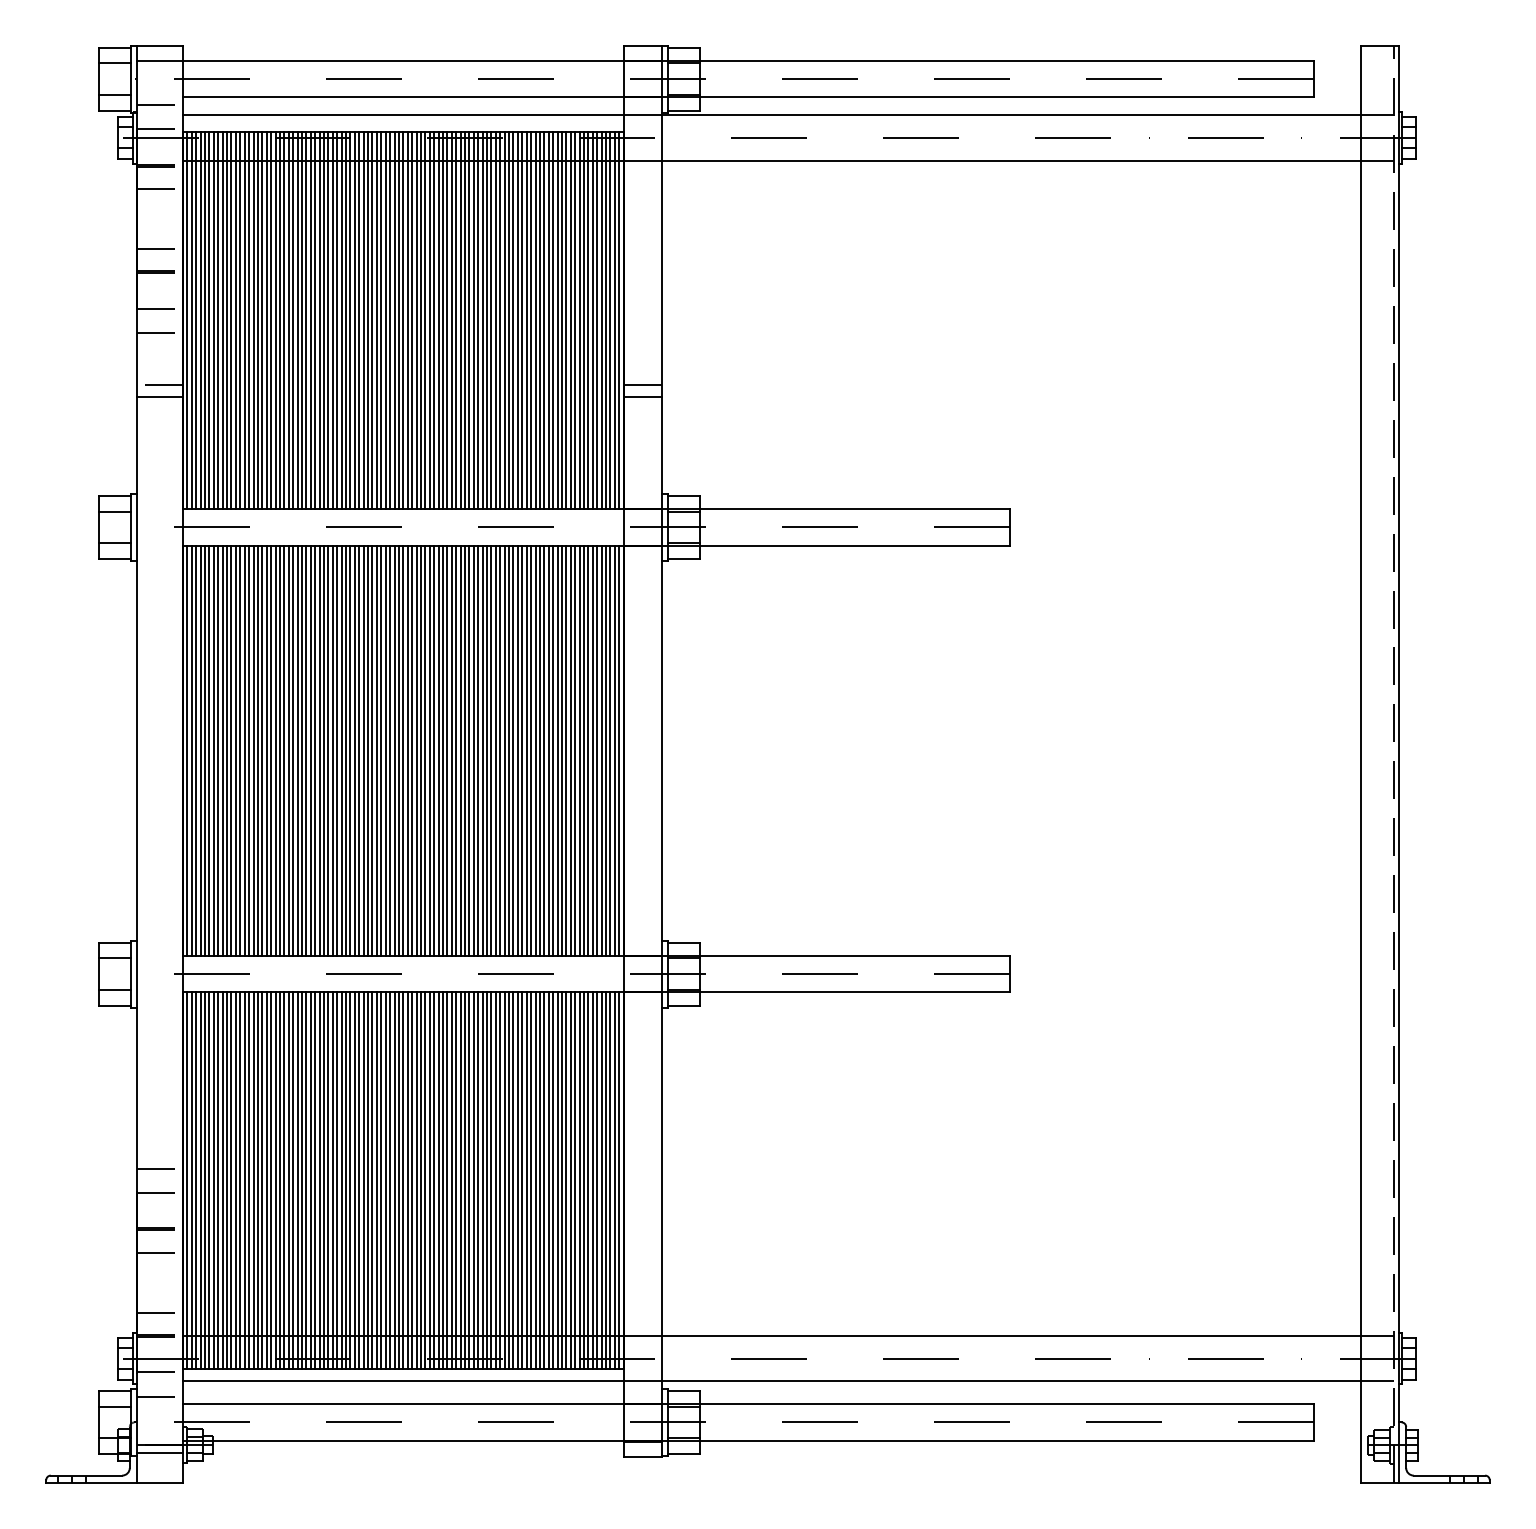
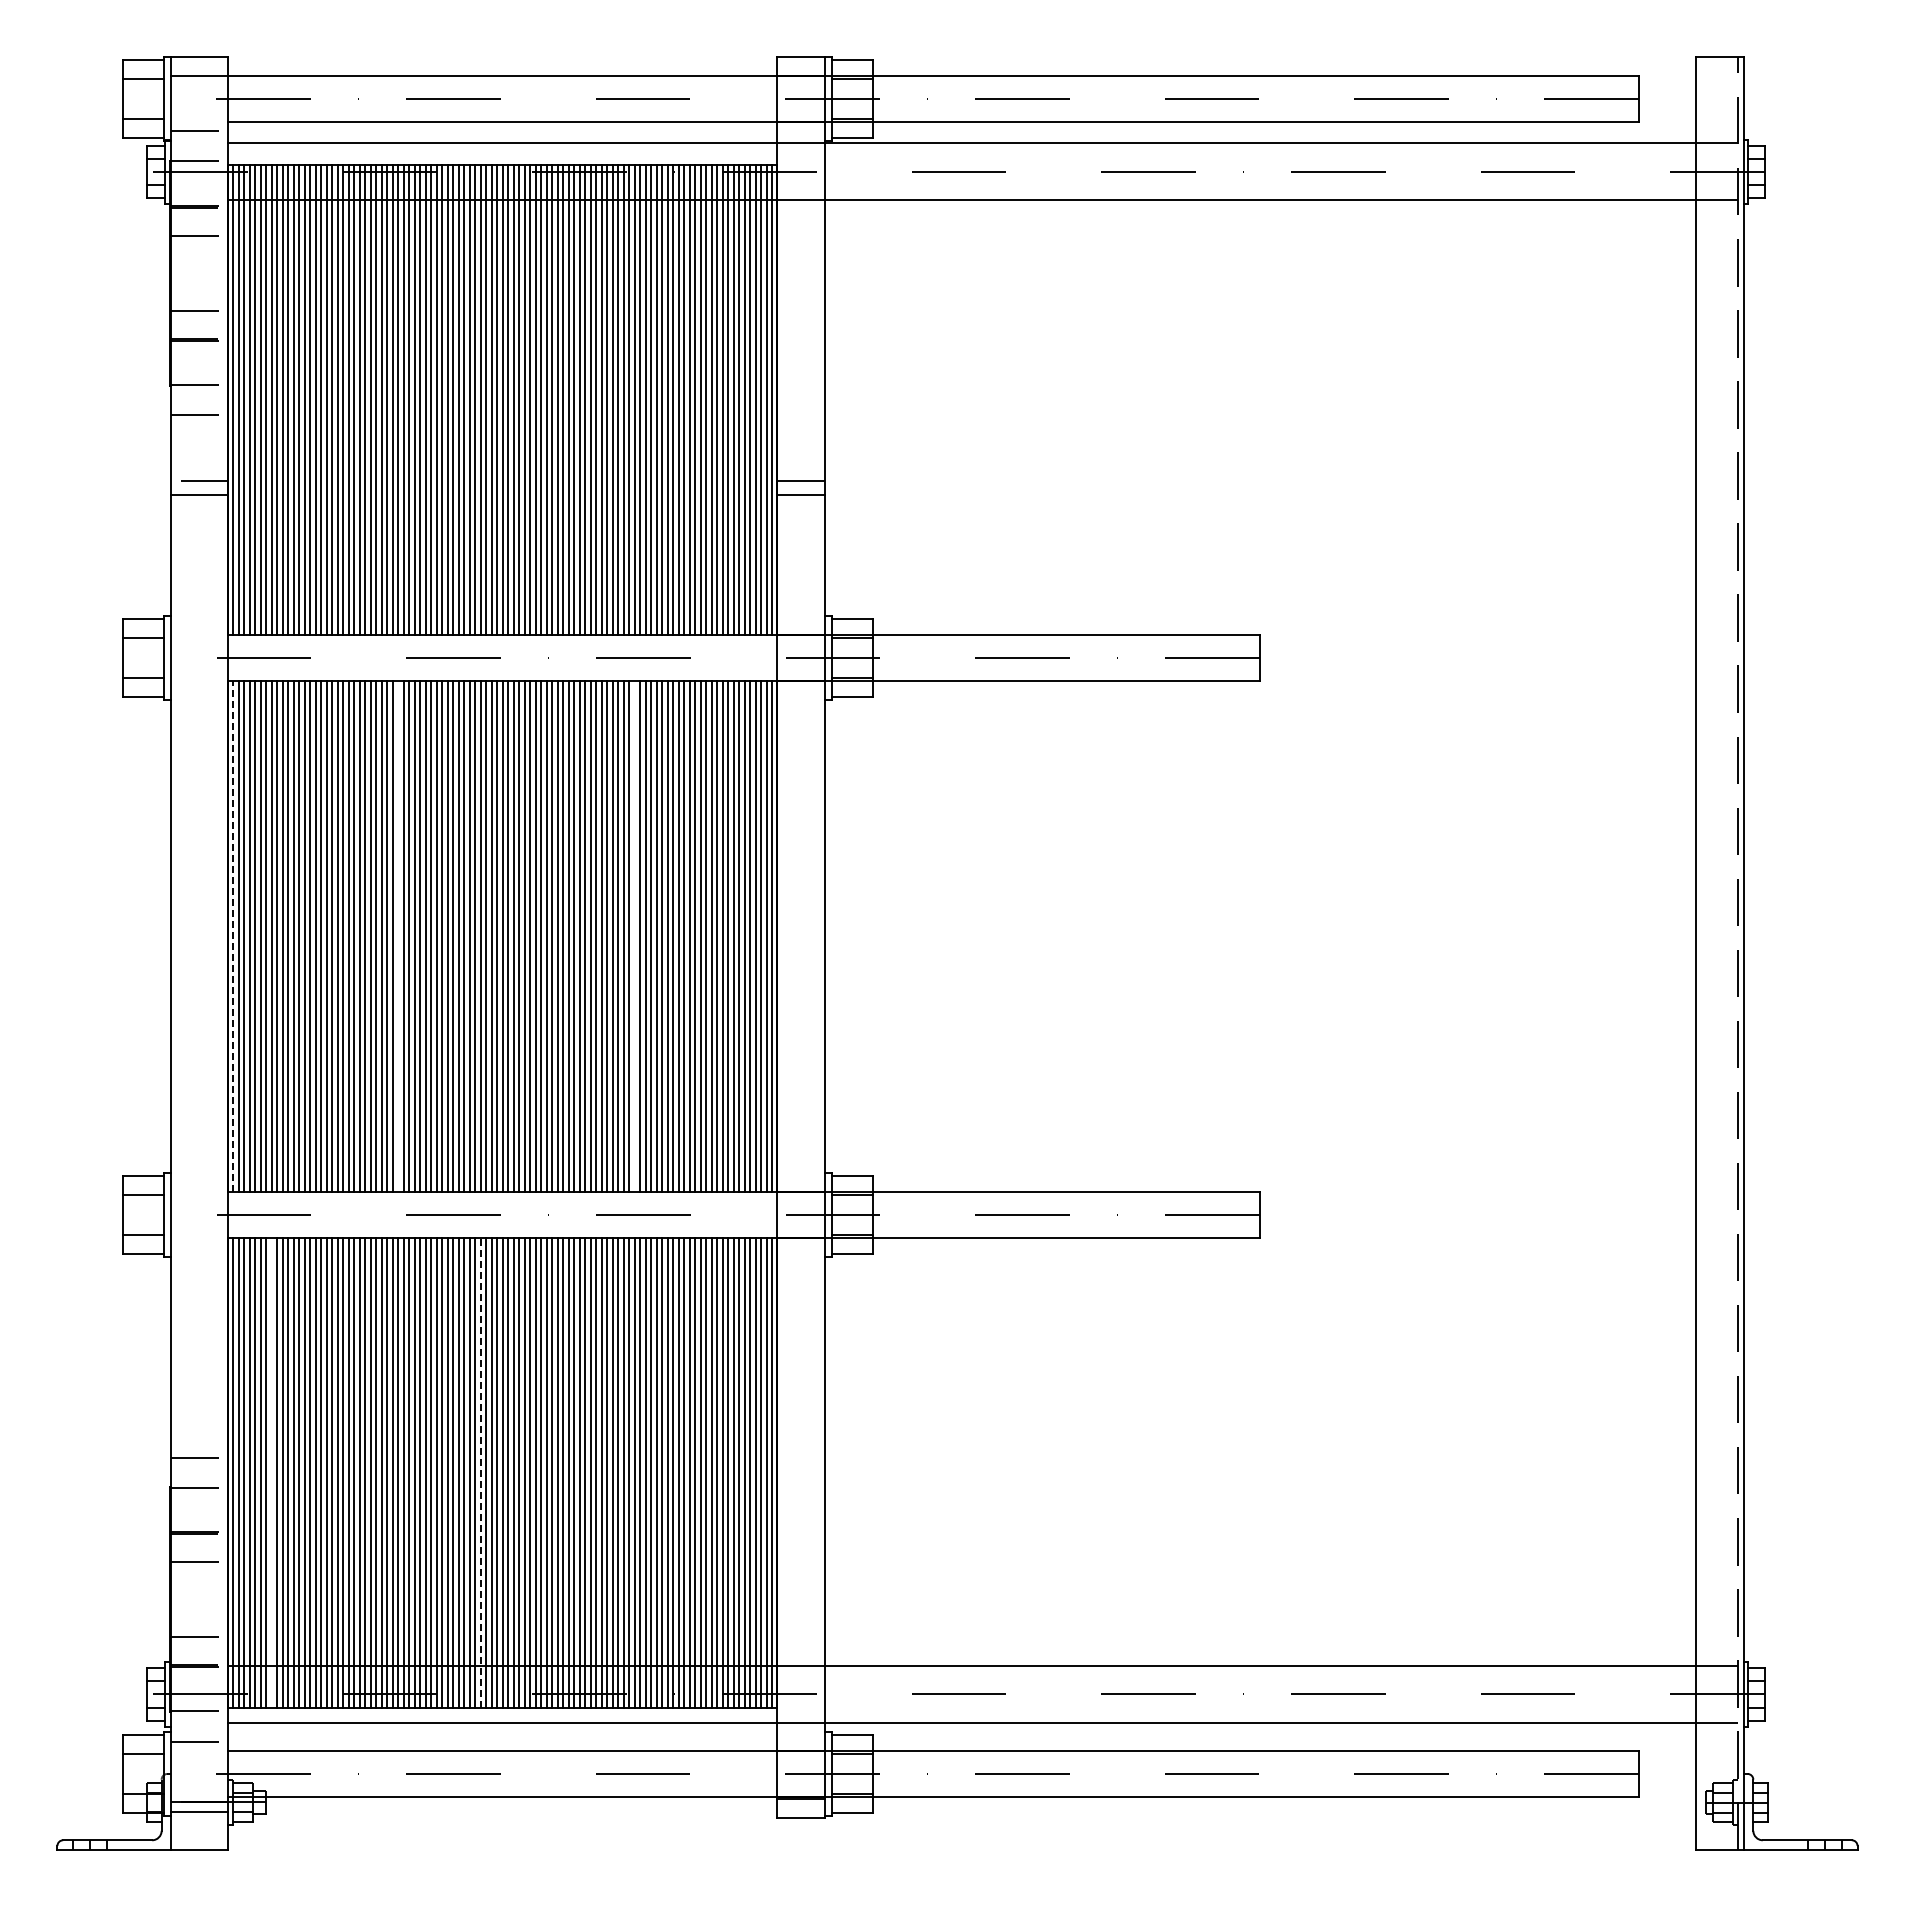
line: (187, 750) -> (233, 936), solid -> dashed
line: (319, 750) -> (398, 936), removed
line: (508, 750) -> (634, 936), removed
line: (217, 1180) -> (271, 1472), removed
line: (385, 1180) -> (480, 1472), solid -> dashed

